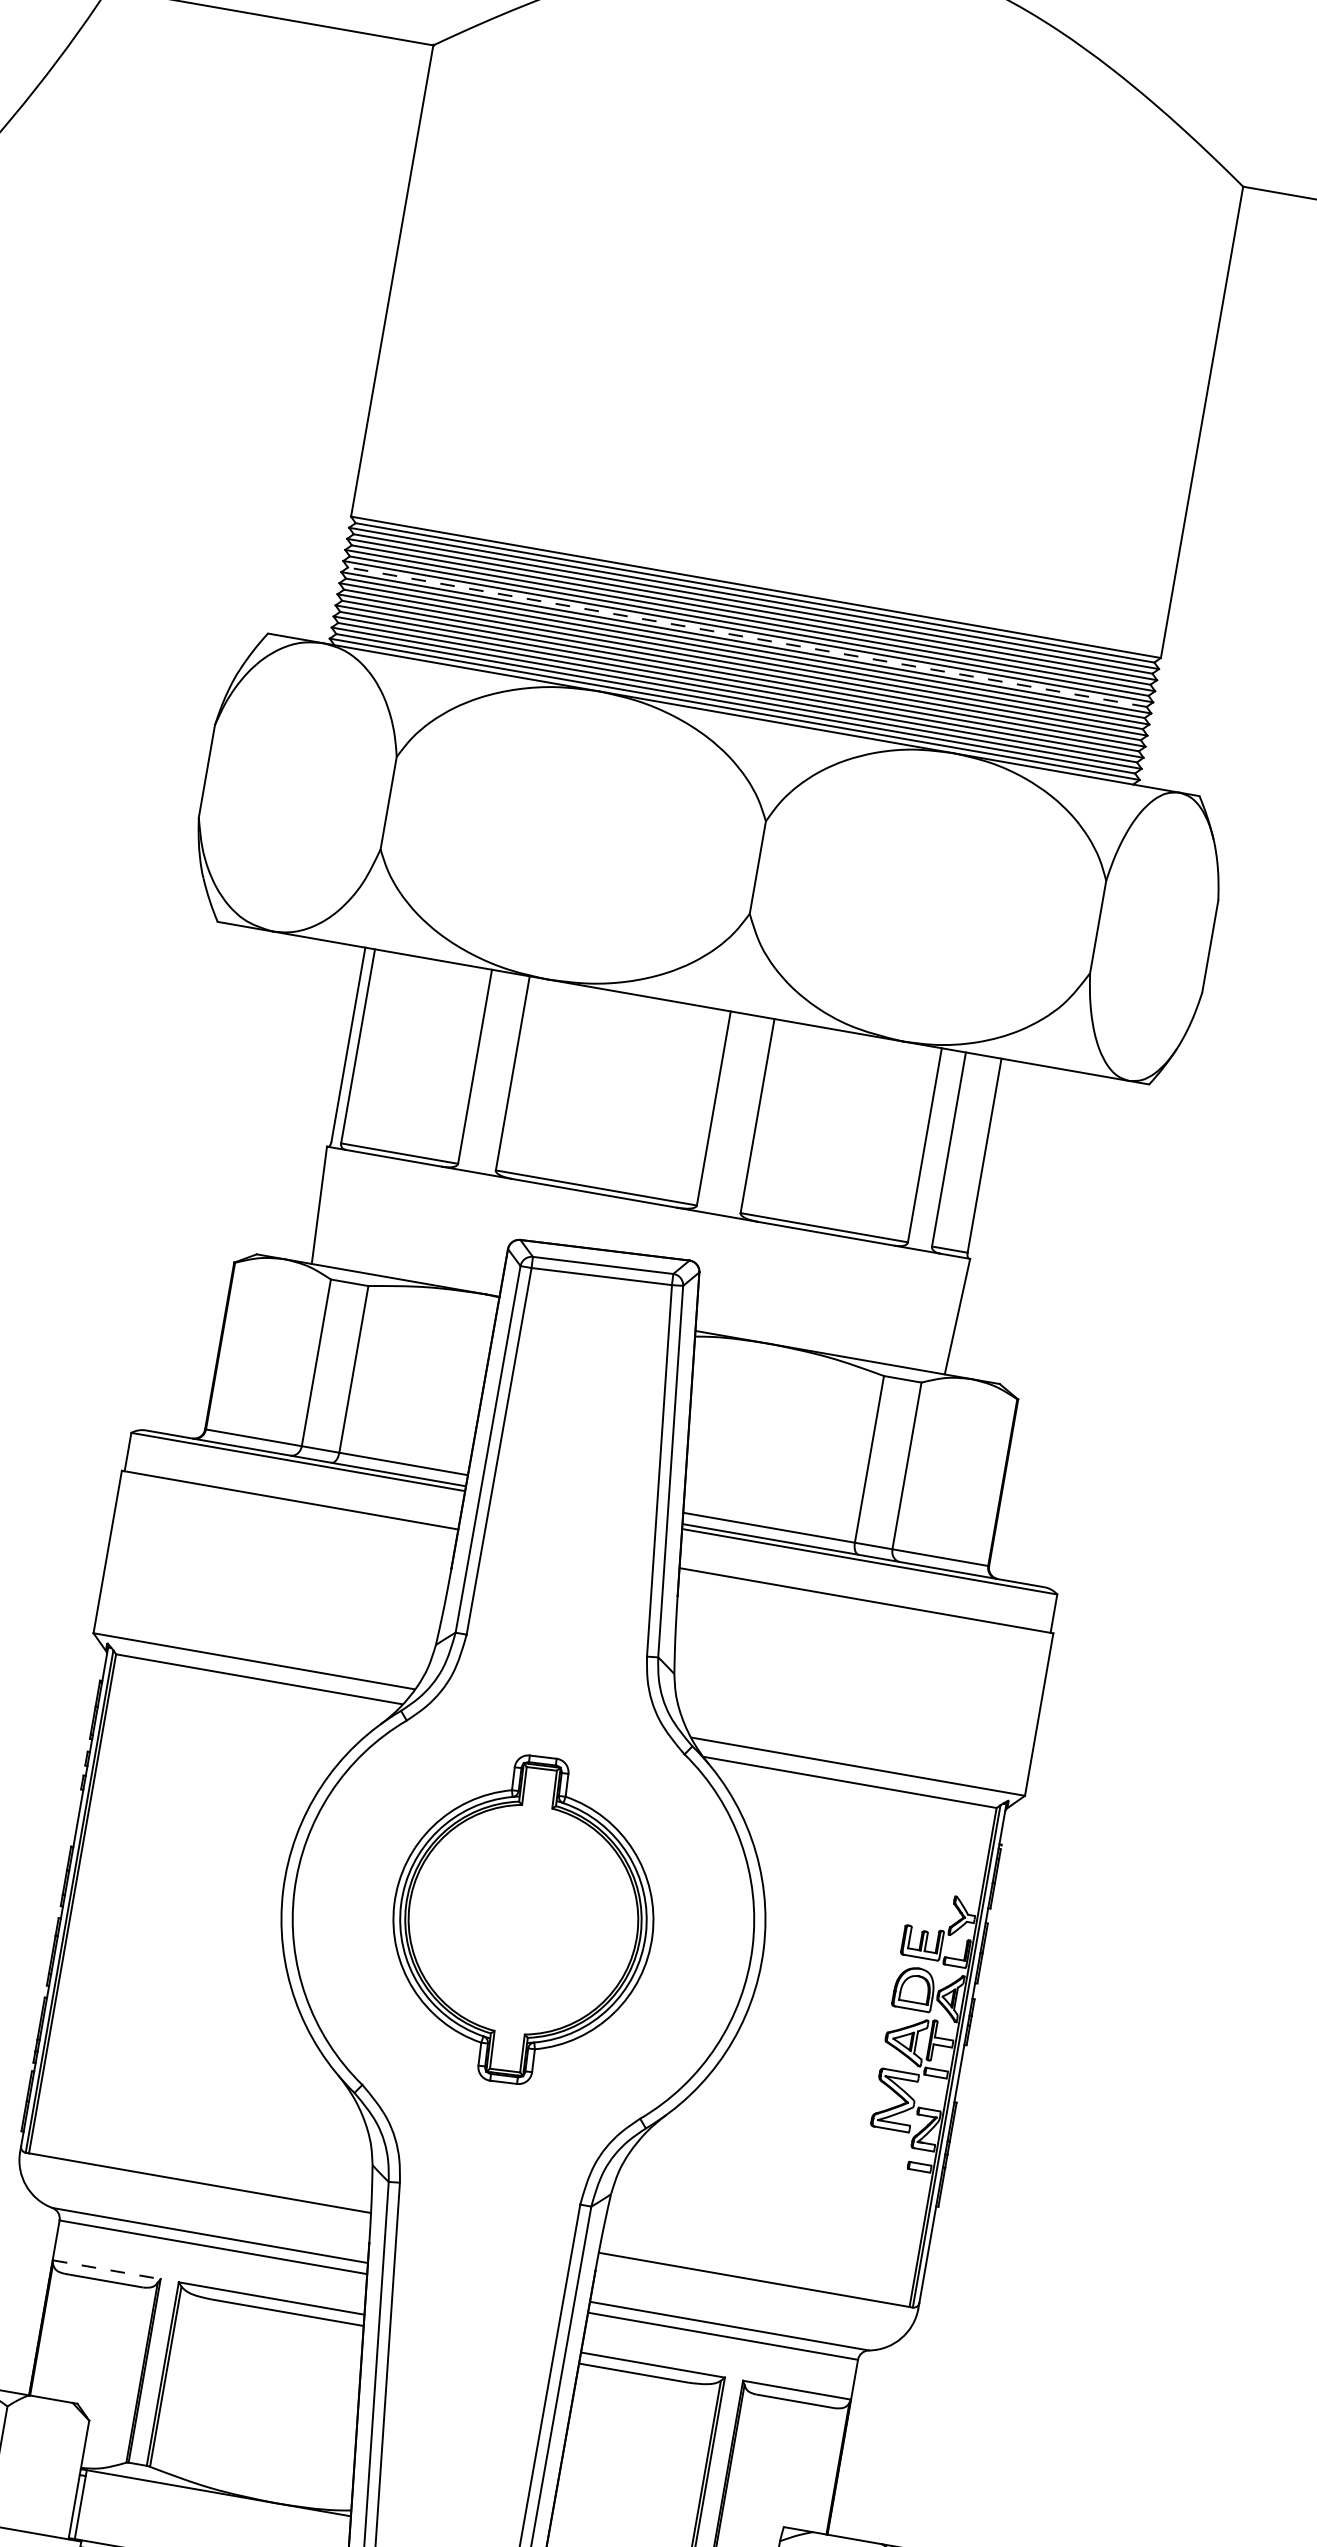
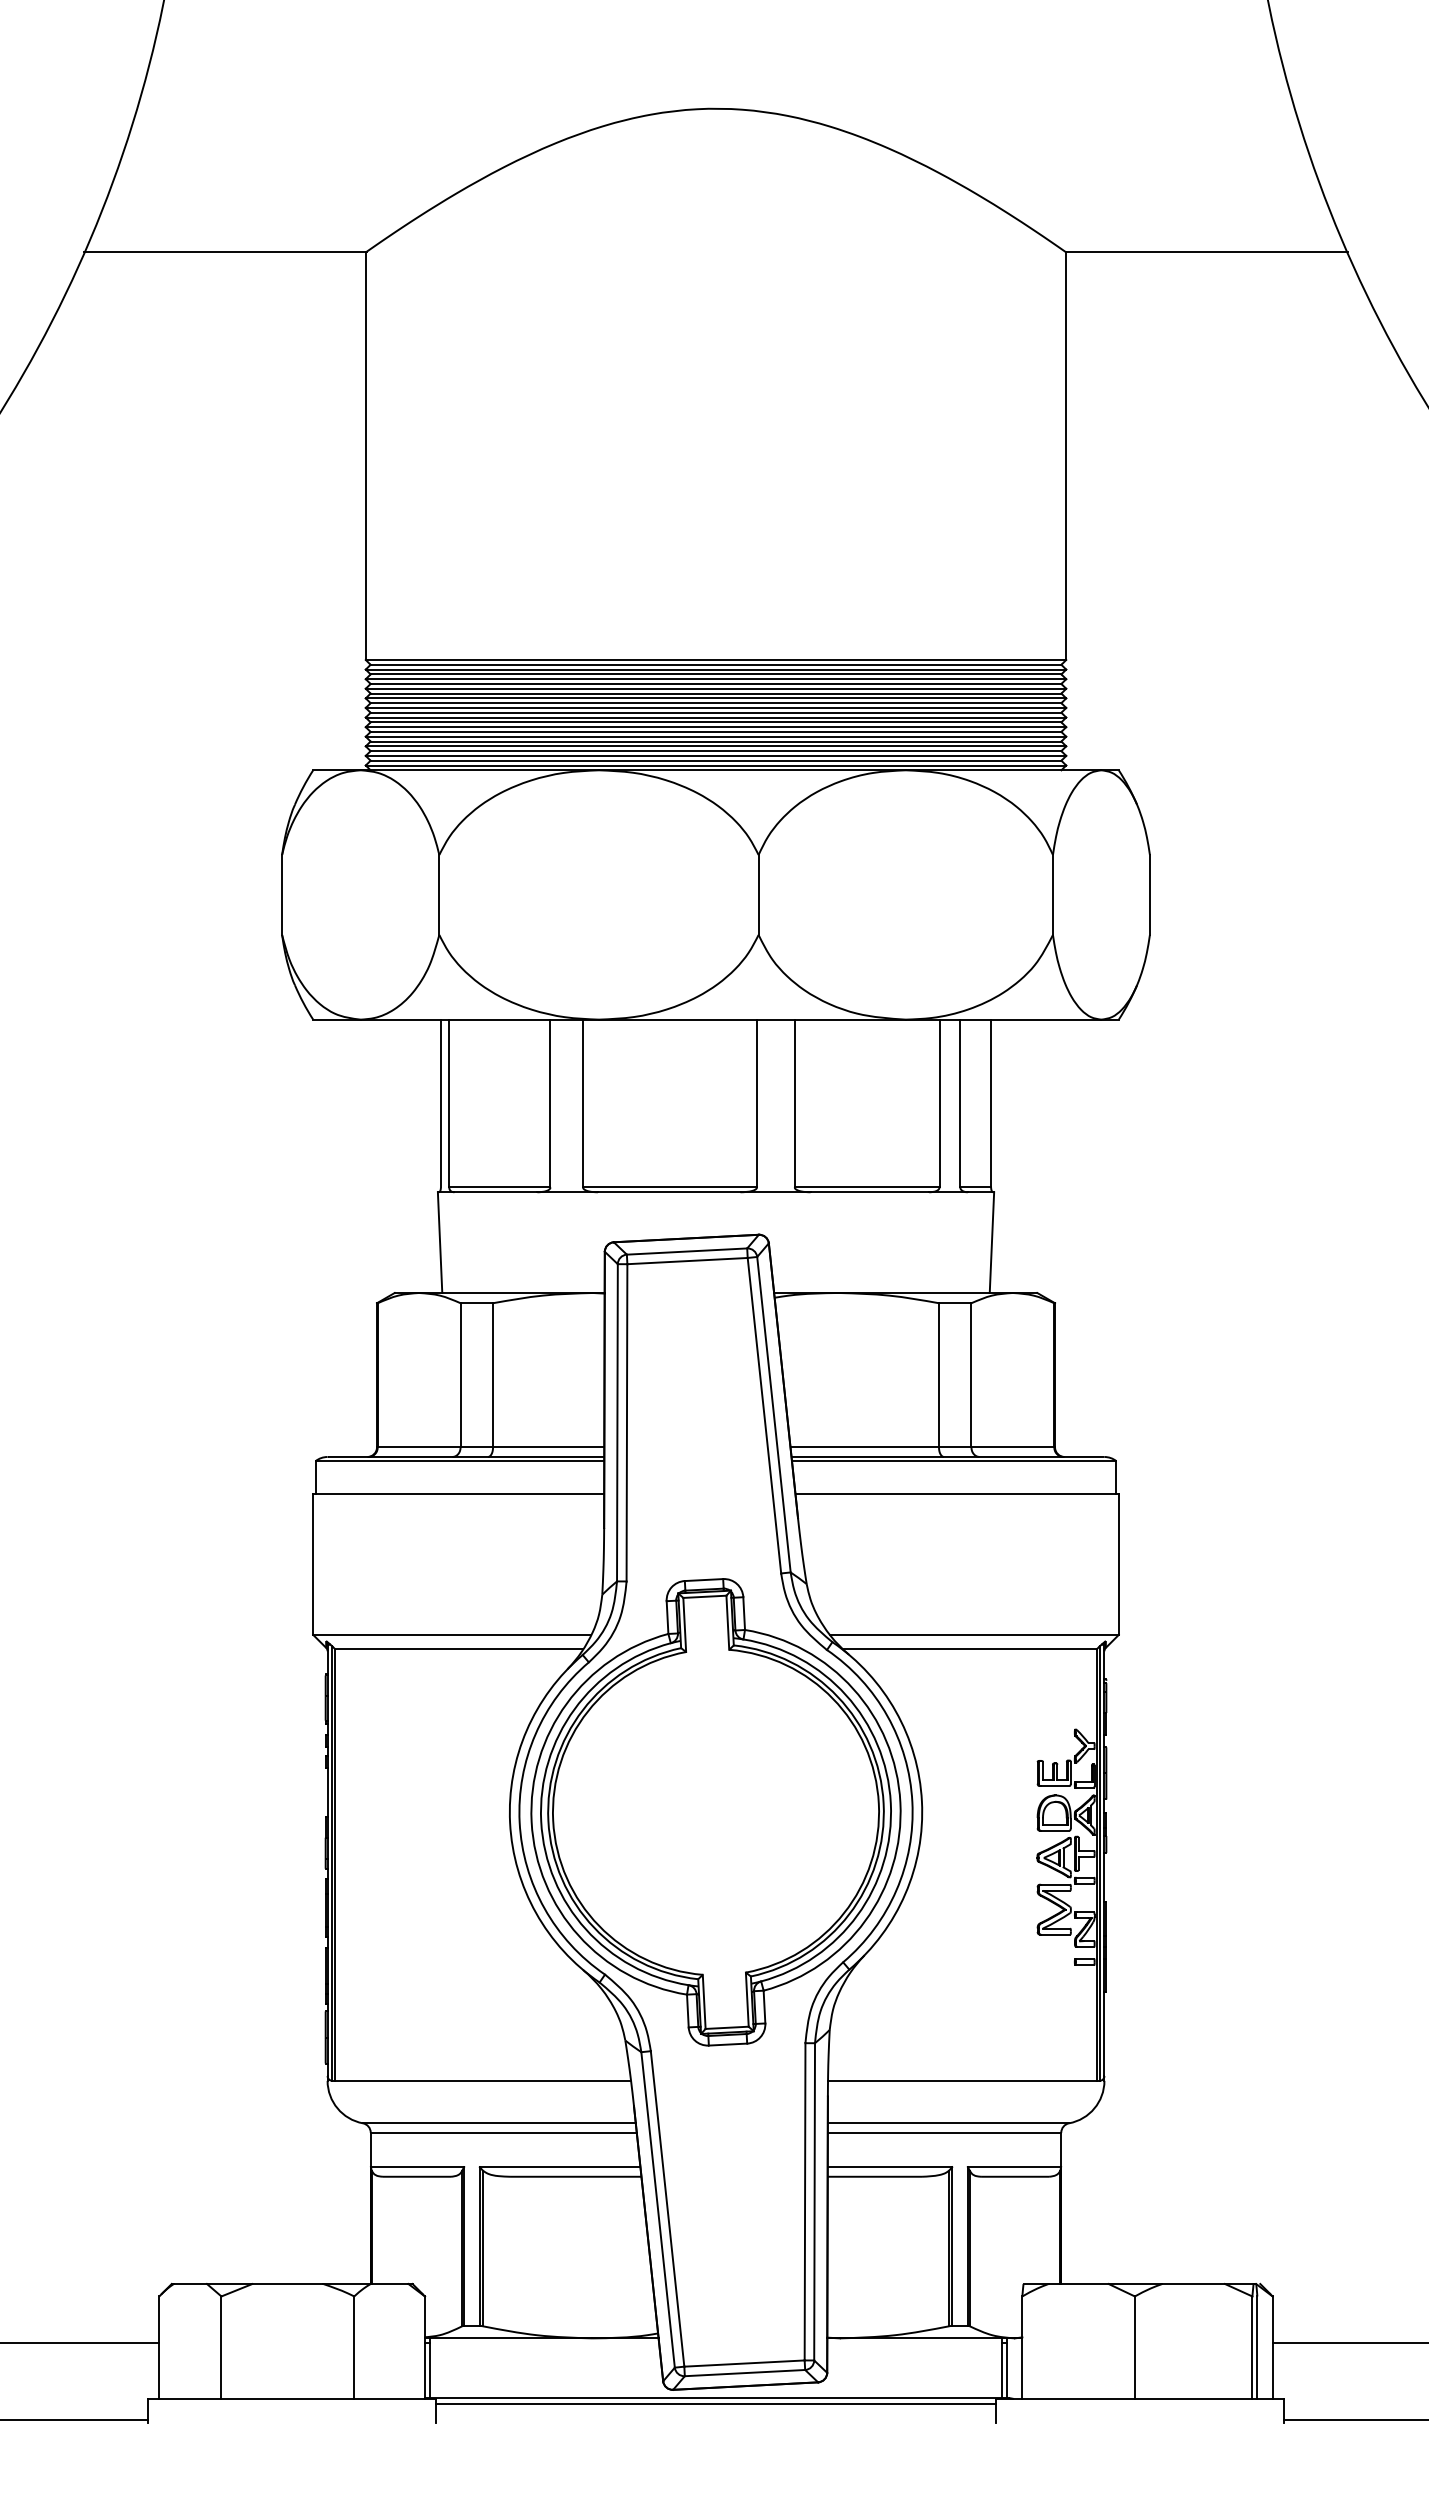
line: (746, 637) -> (715, 703), dashed -> solid
part: (522, 1919) -> (715, 1812), size x1.67
line: (106, 2270) -> (417, 2167), dashed -> solid

